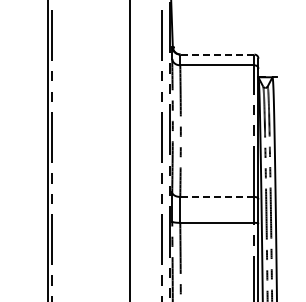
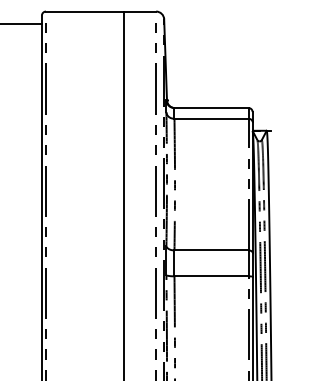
line: (217, 55) -> (211, 108), dashed -> solid
line: (217, 197) -> (211, 250), dashed -> solid

